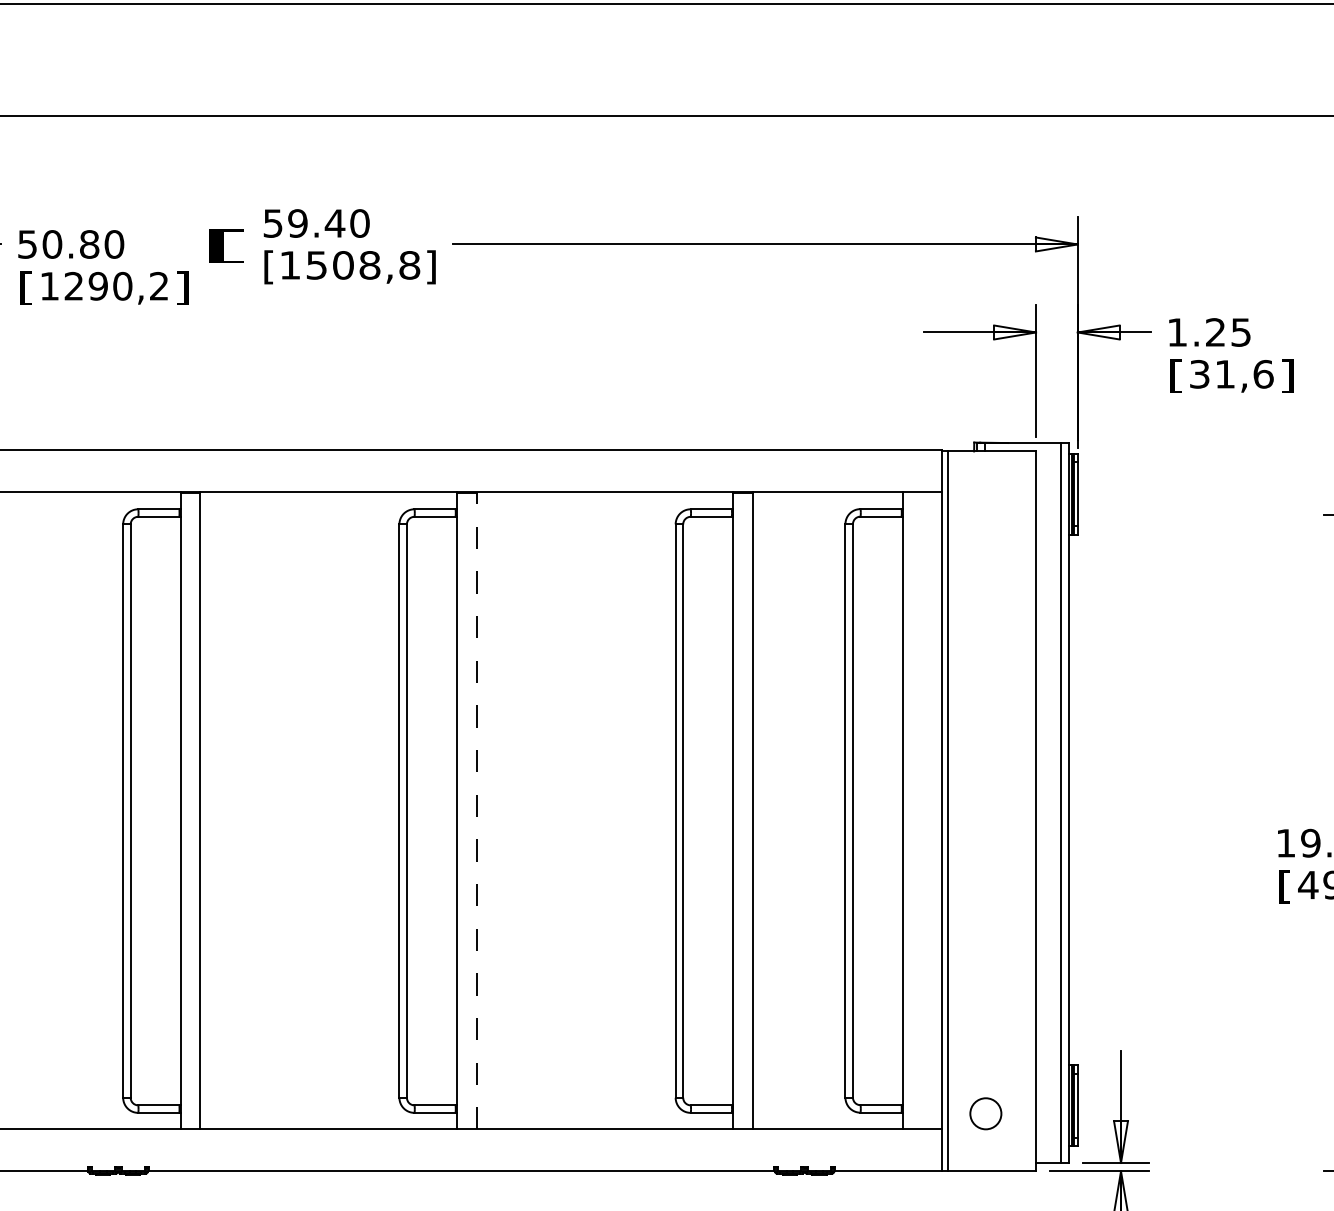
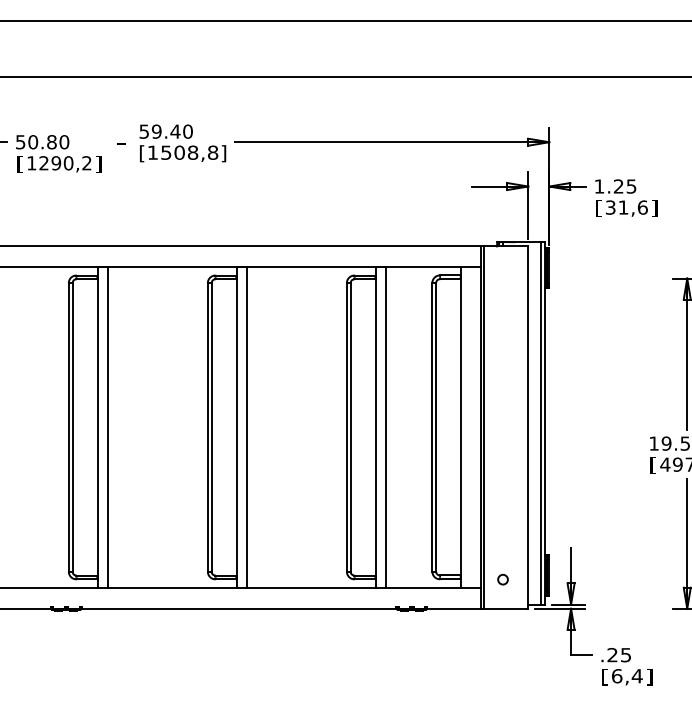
text: (225, 246) -> (120, 143), [ -> -
line: (476, 809) -> (246, 426), dashed -> solid
circle: (984, 1113) -> (502, 579), size x0.62

